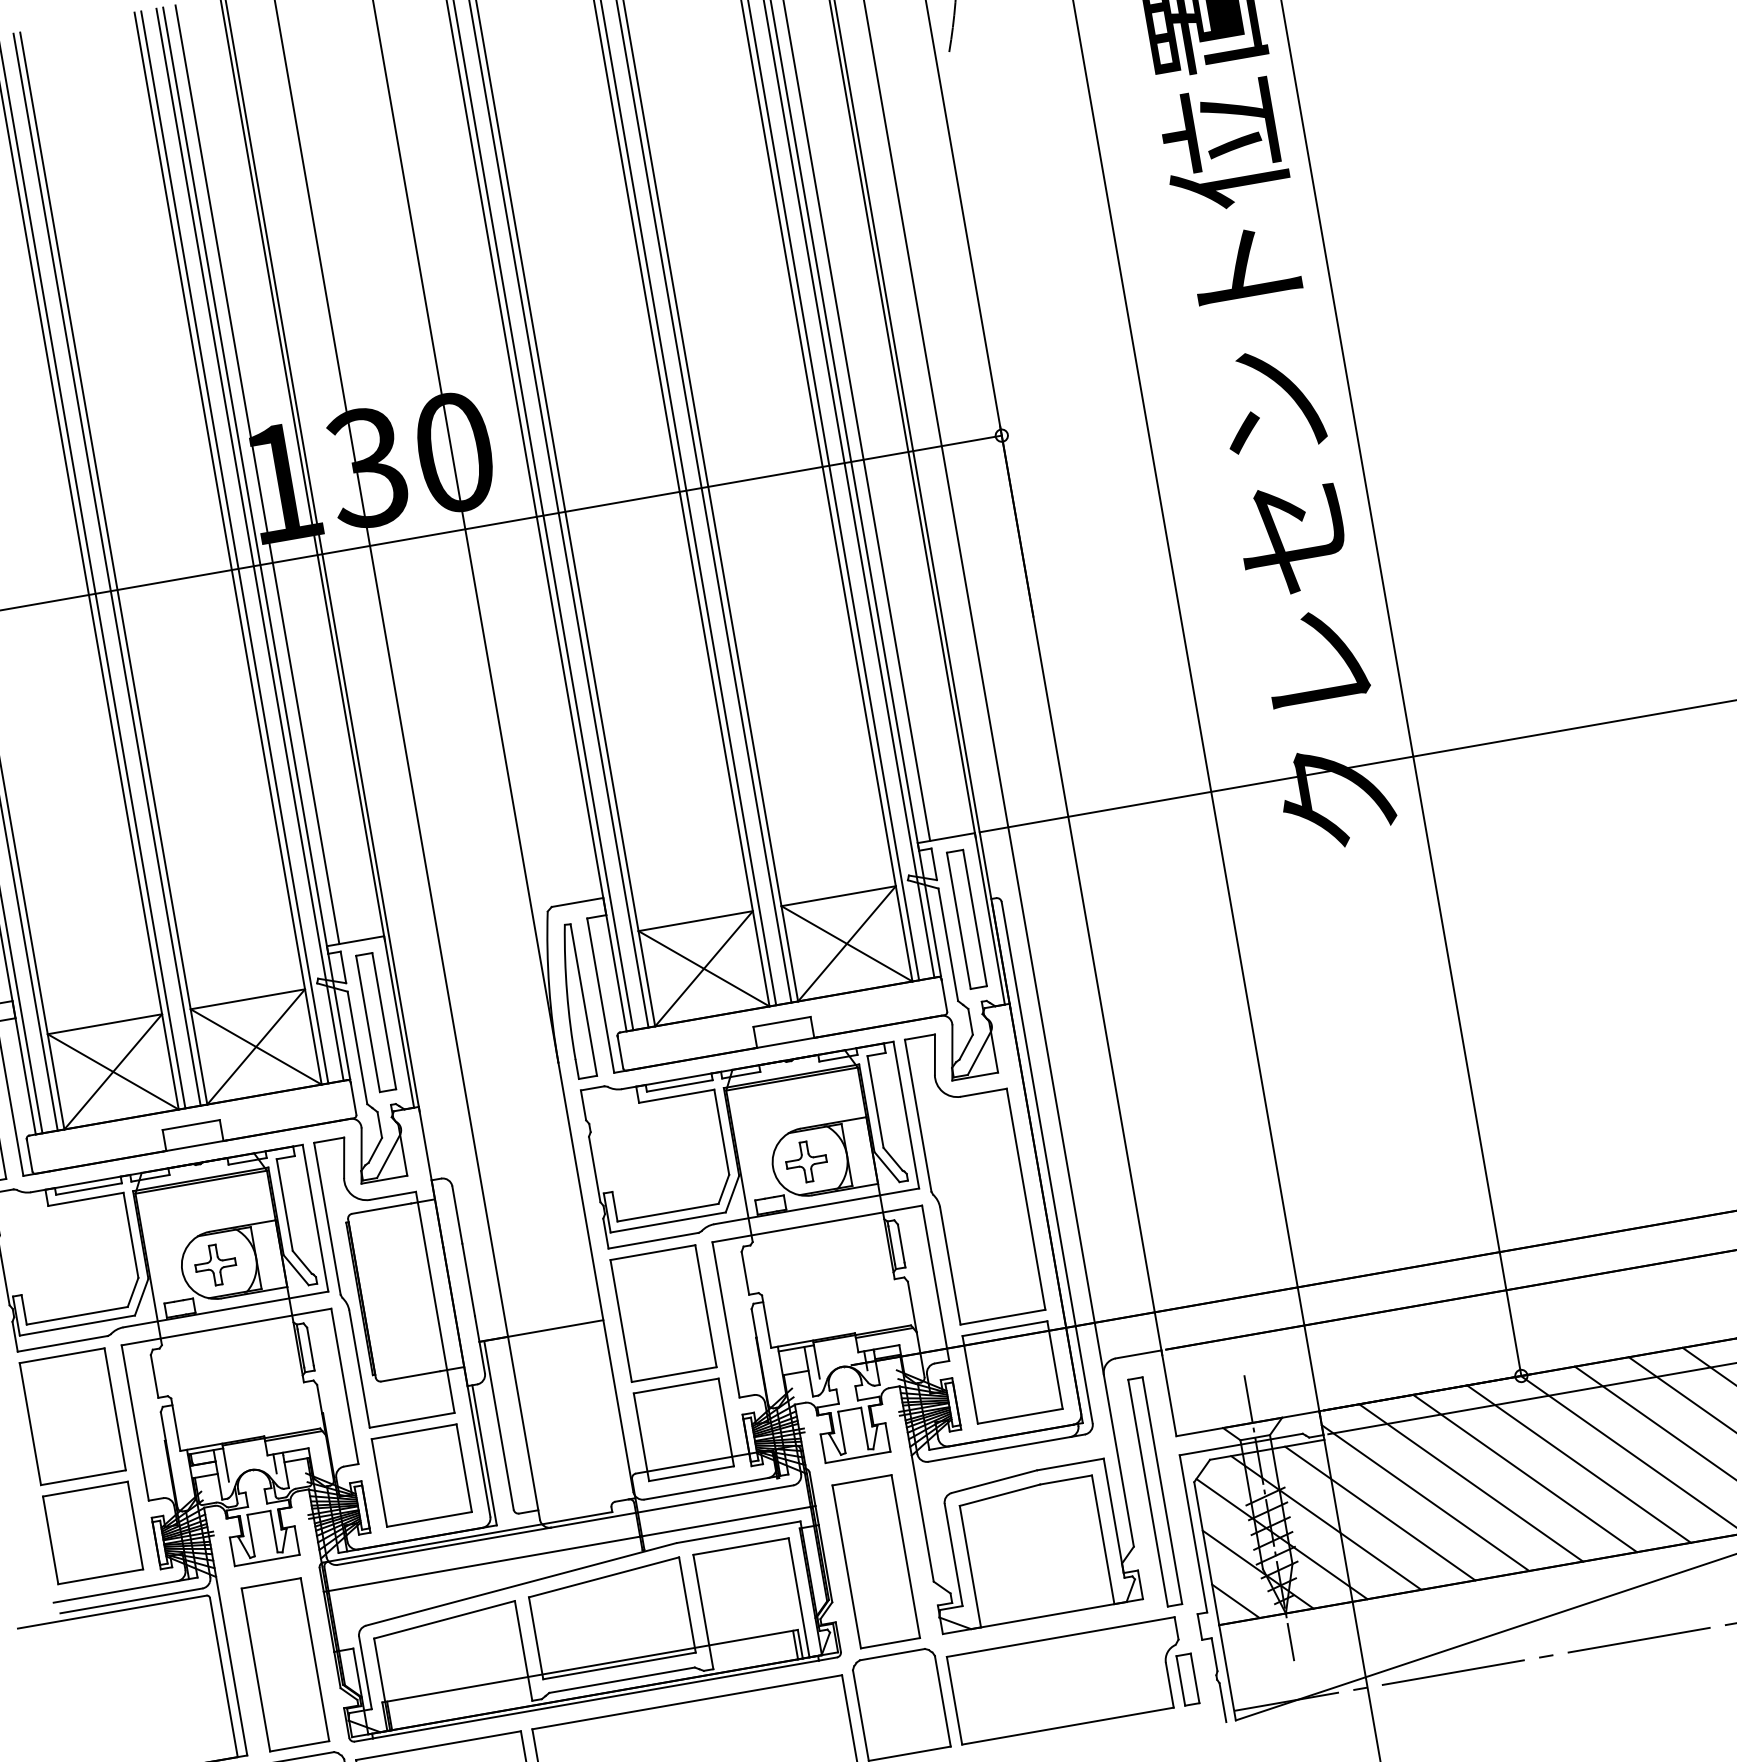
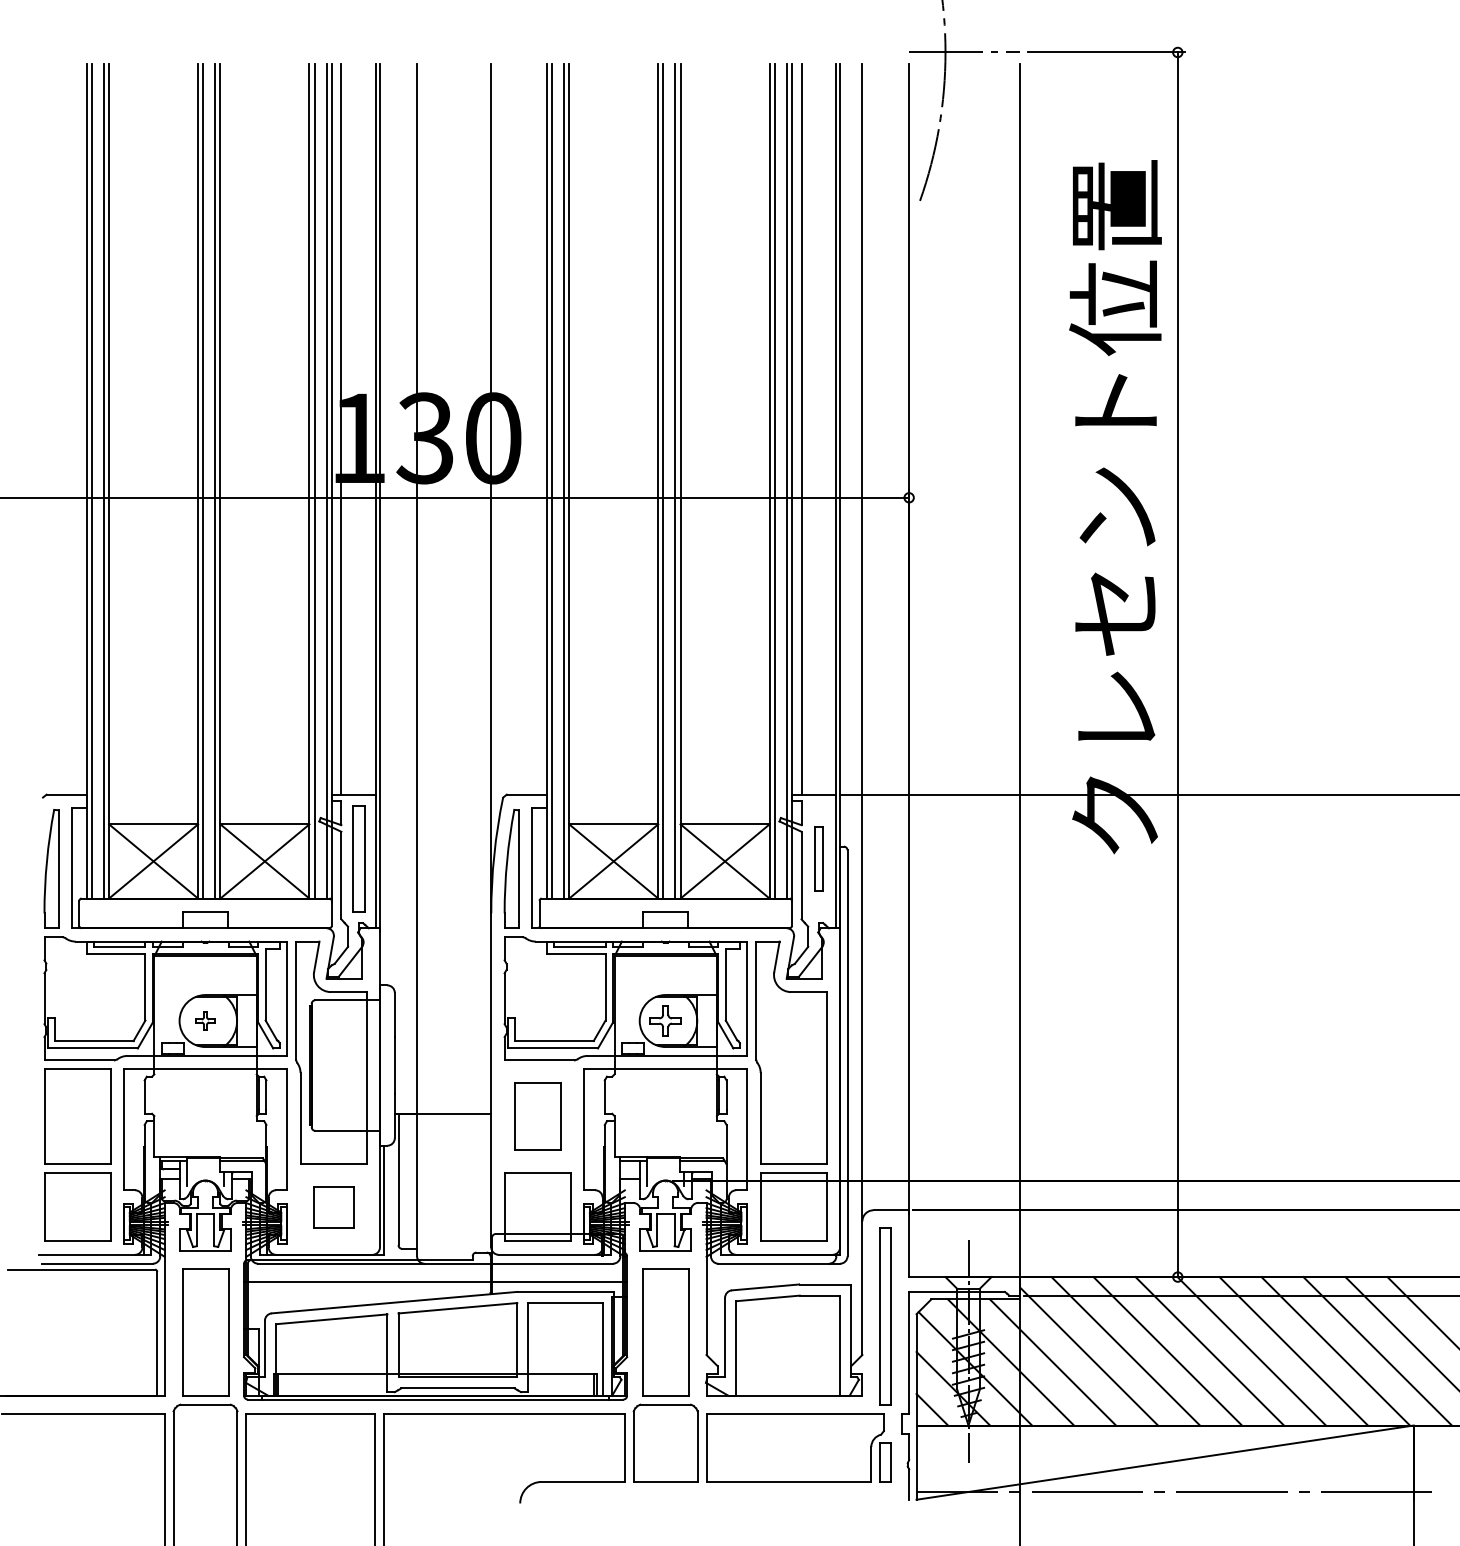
part: (966, 919) -> (818, 858), size x0.6
part: (215, 1264) -> (205, 1020), size x0.6
part: (663, 1313) -> (537, 1116), size x0.7
part: (421, 1474) -> (333, 1206), size x0.6

